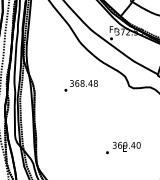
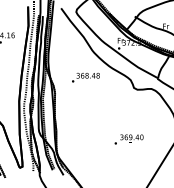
text: (80, 85) -> (85, 77), moved

